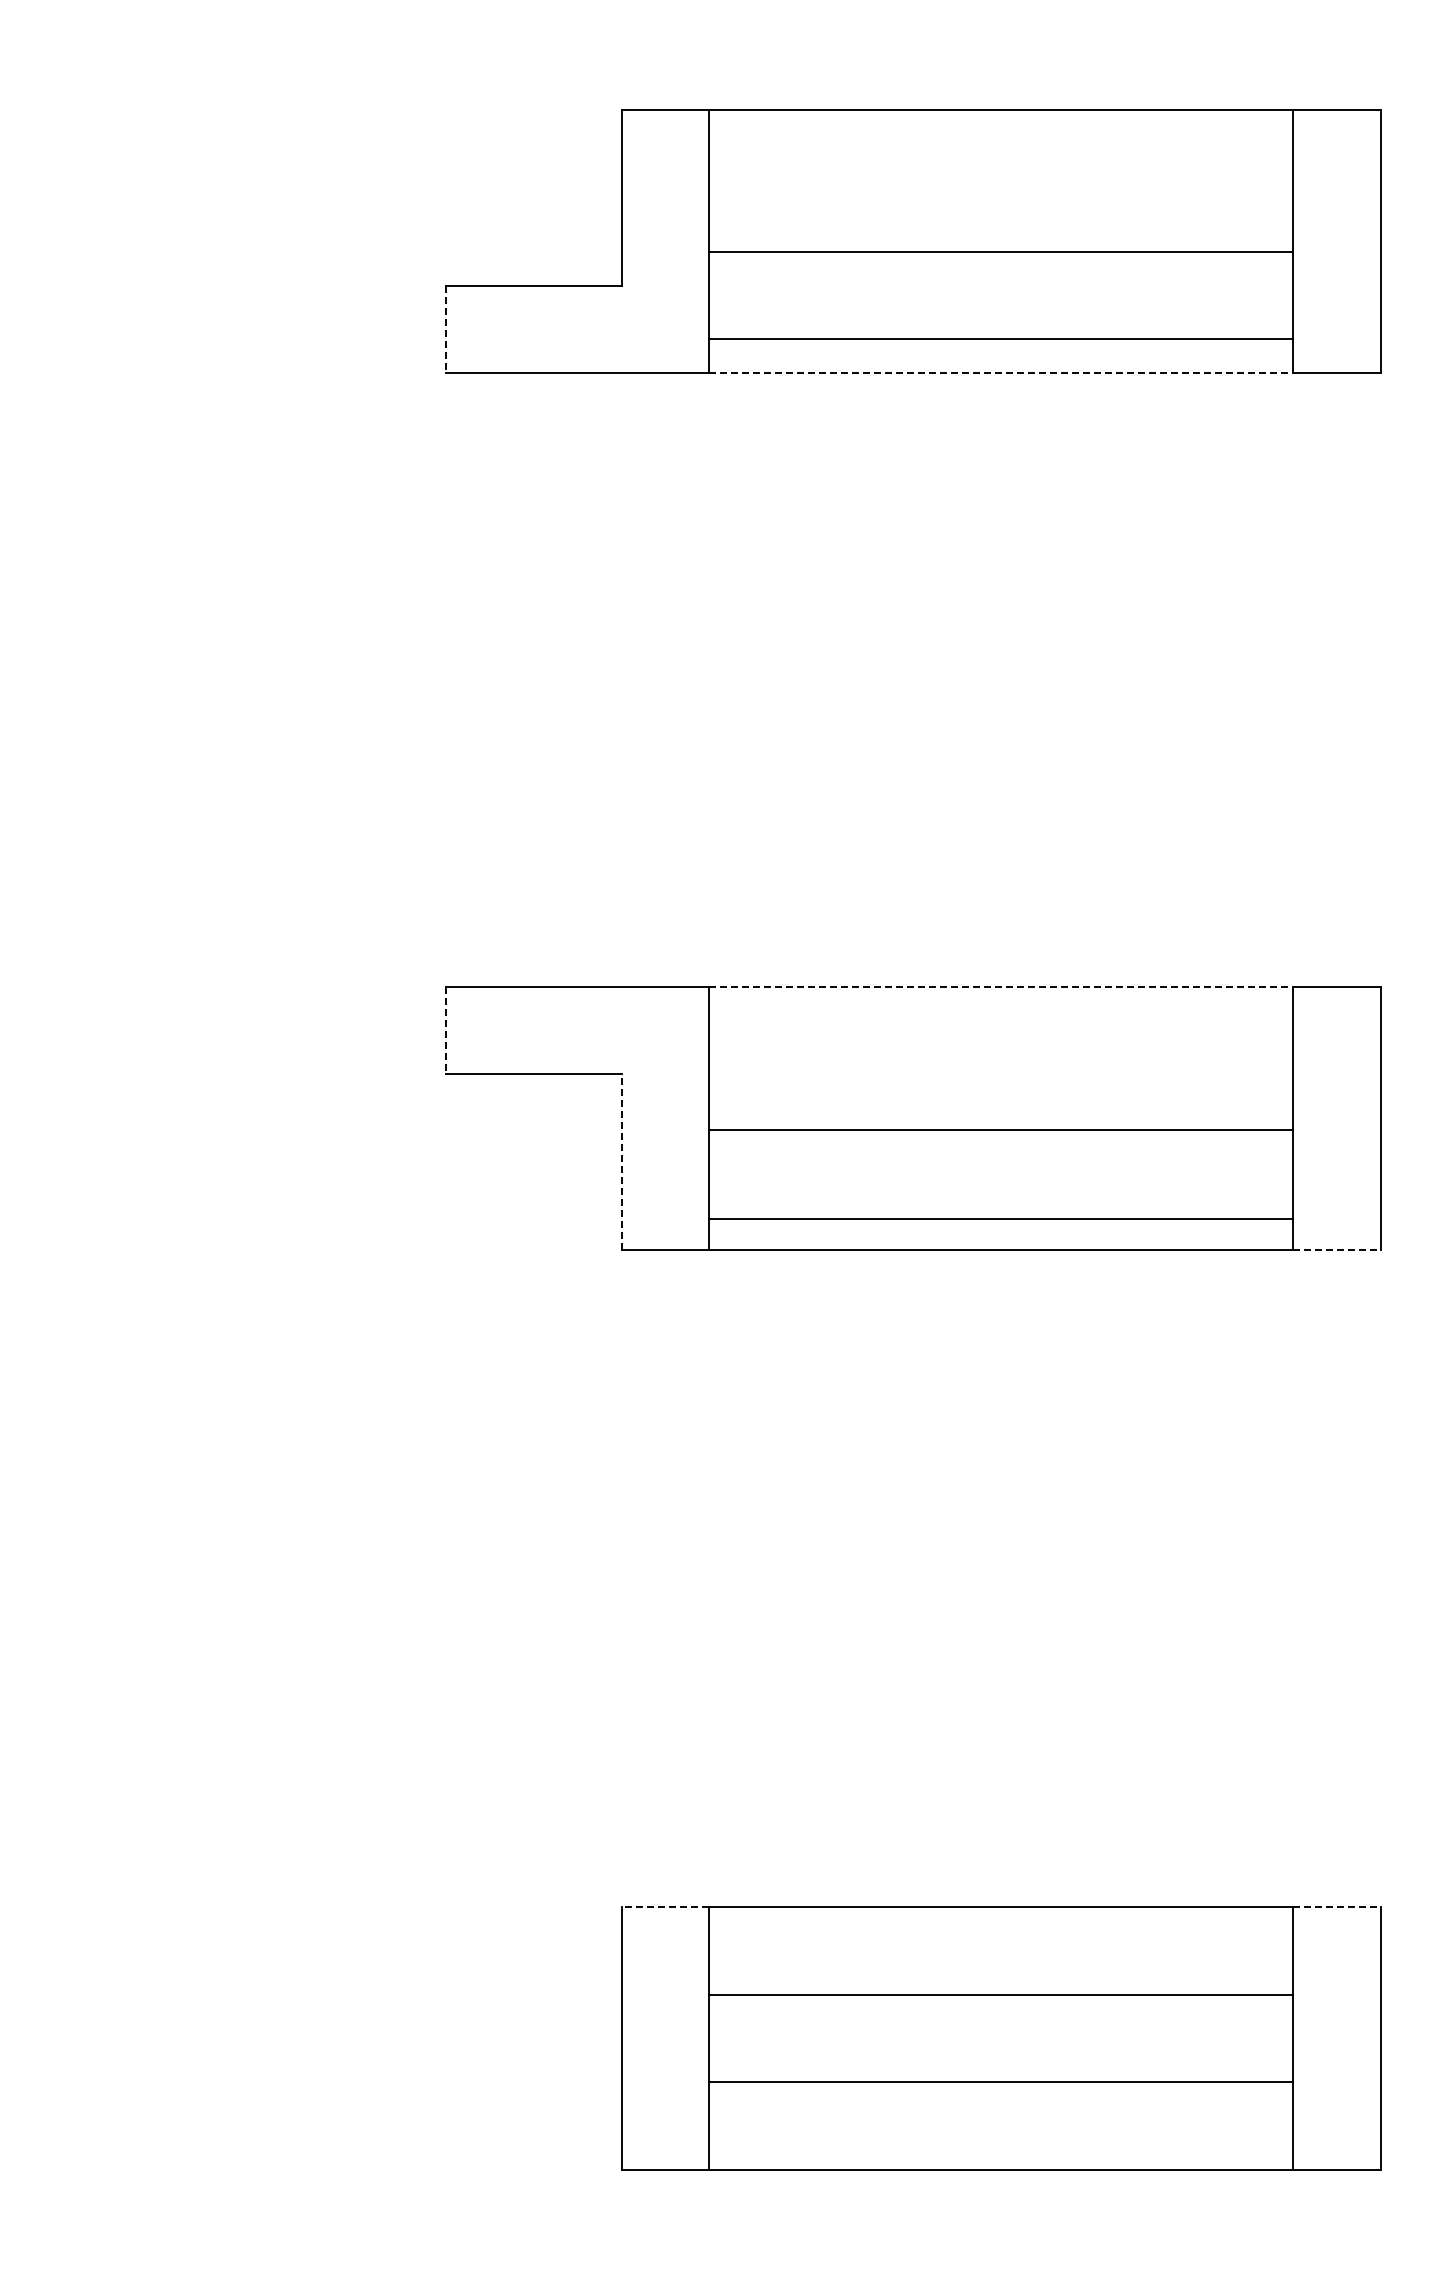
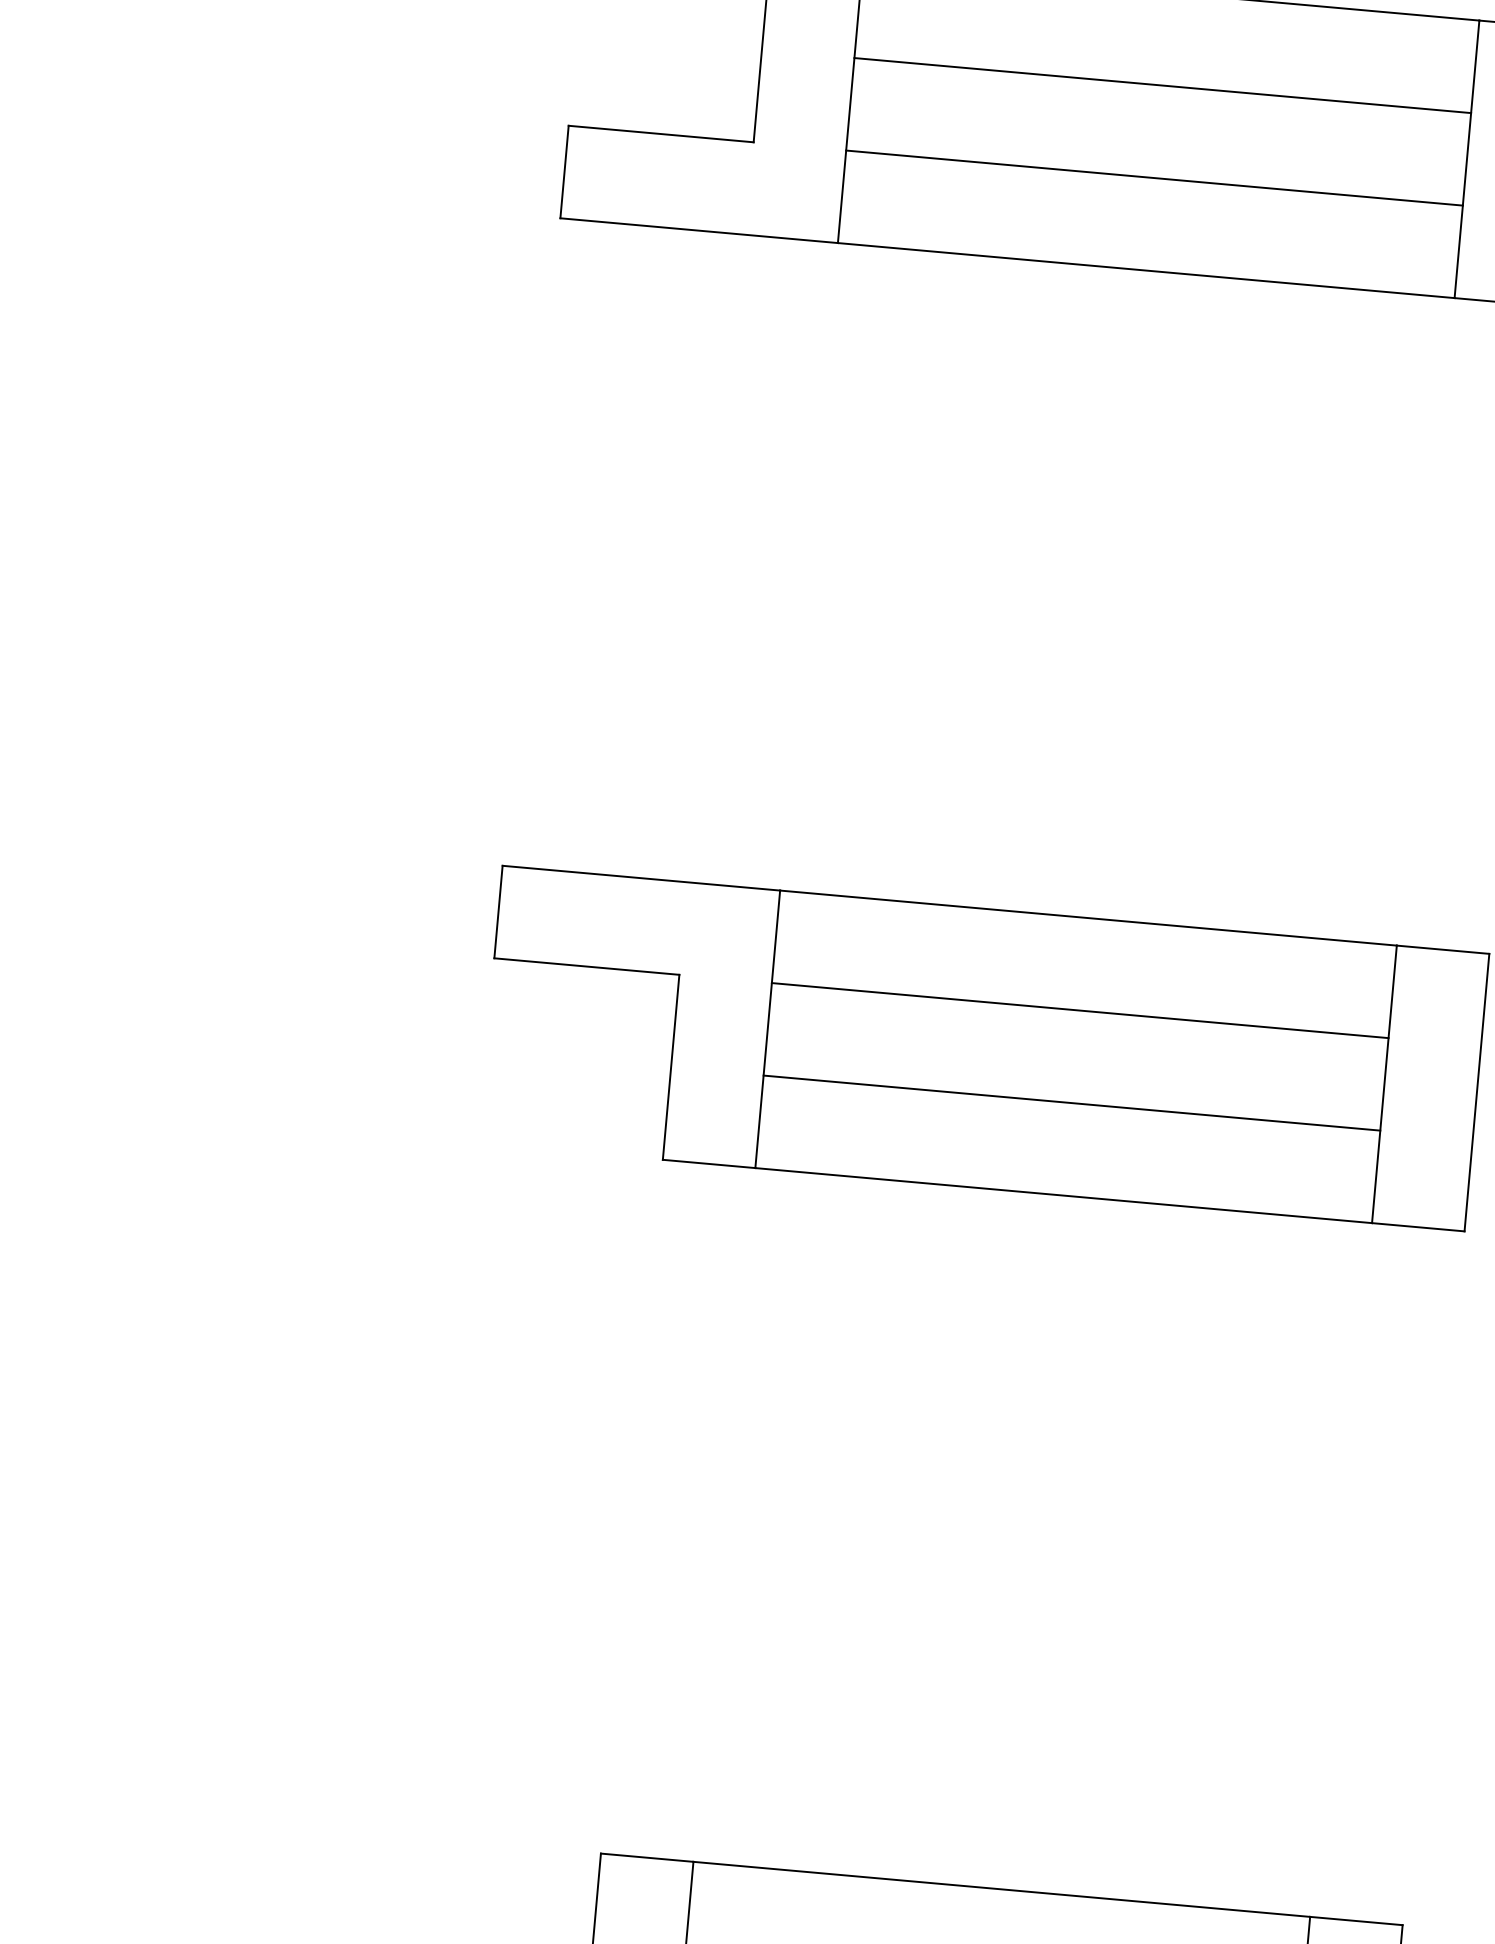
line: (1001, 252) -> (1162, 86), moved
line: (446, 329) -> (564, 172), dashed -> solid
line: (1001, 338) -> (1154, 177), moved
line: (1001, 373) -> (1146, 270), dashed -> solid
line: (1001, 986) -> (1088, 917), dashed -> solid
line: (446, 1030) -> (498, 911), dashed -> solid
line: (1001, 1130) -> (1080, 1010), moved
line: (621, 1162) -> (671, 1067), dashed -> solid
line: (1001, 1219) -> (1072, 1103), moved
line: (1337, 1249) -> (1418, 1227), dashed -> solid
line: (665, 1907) -> (647, 1858), dashed -> solid
line: (1337, 1907) -> (1356, 1921), dashed -> solid

